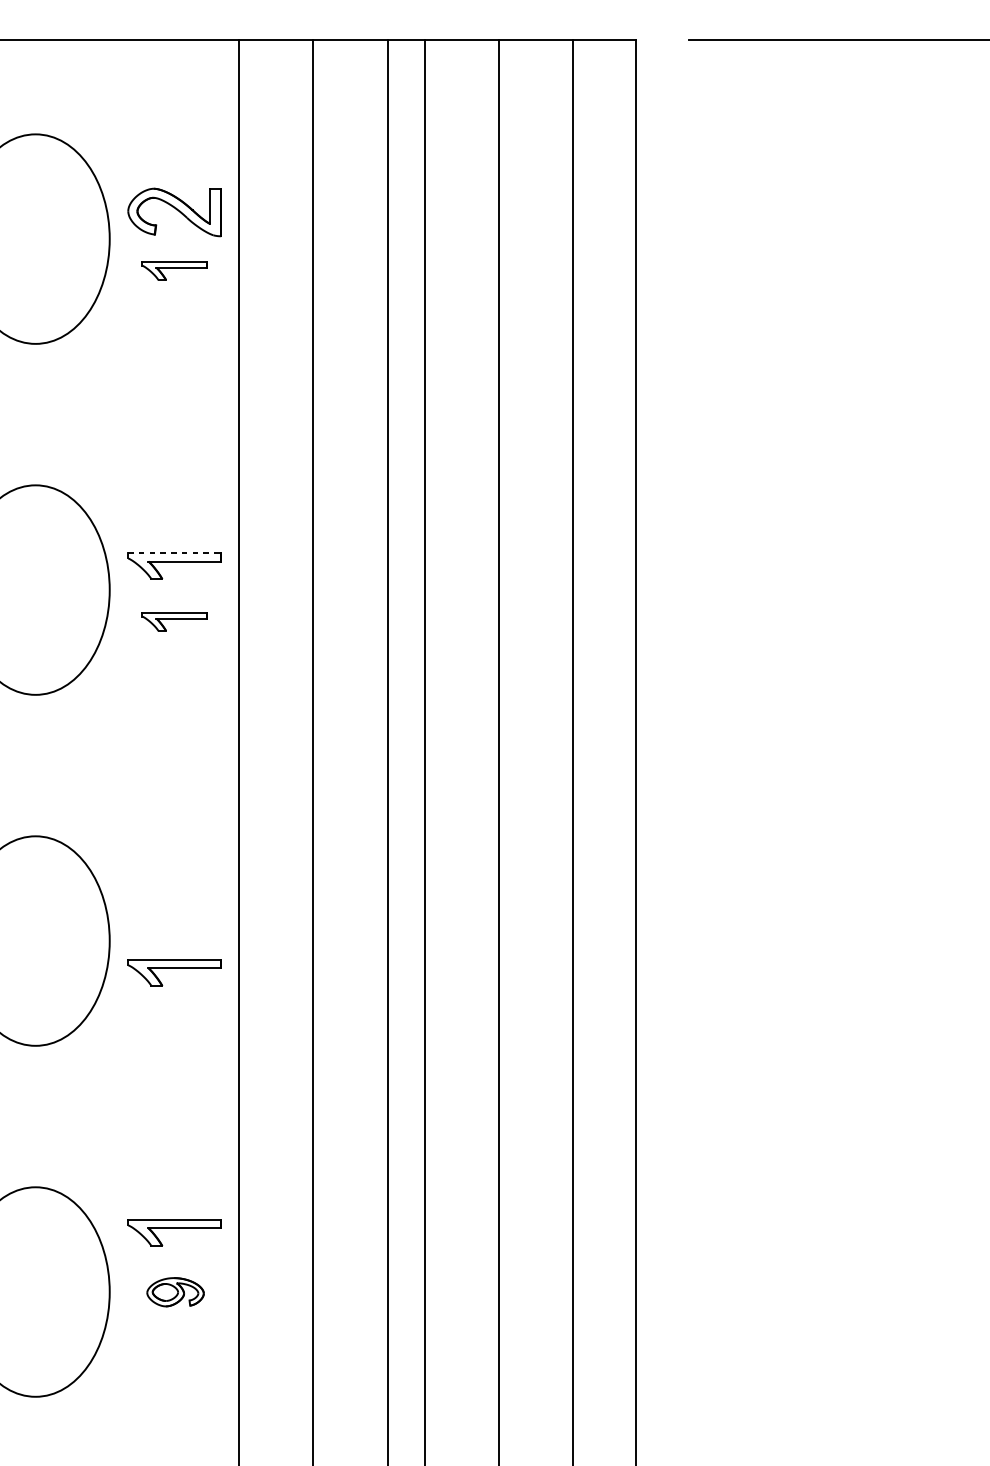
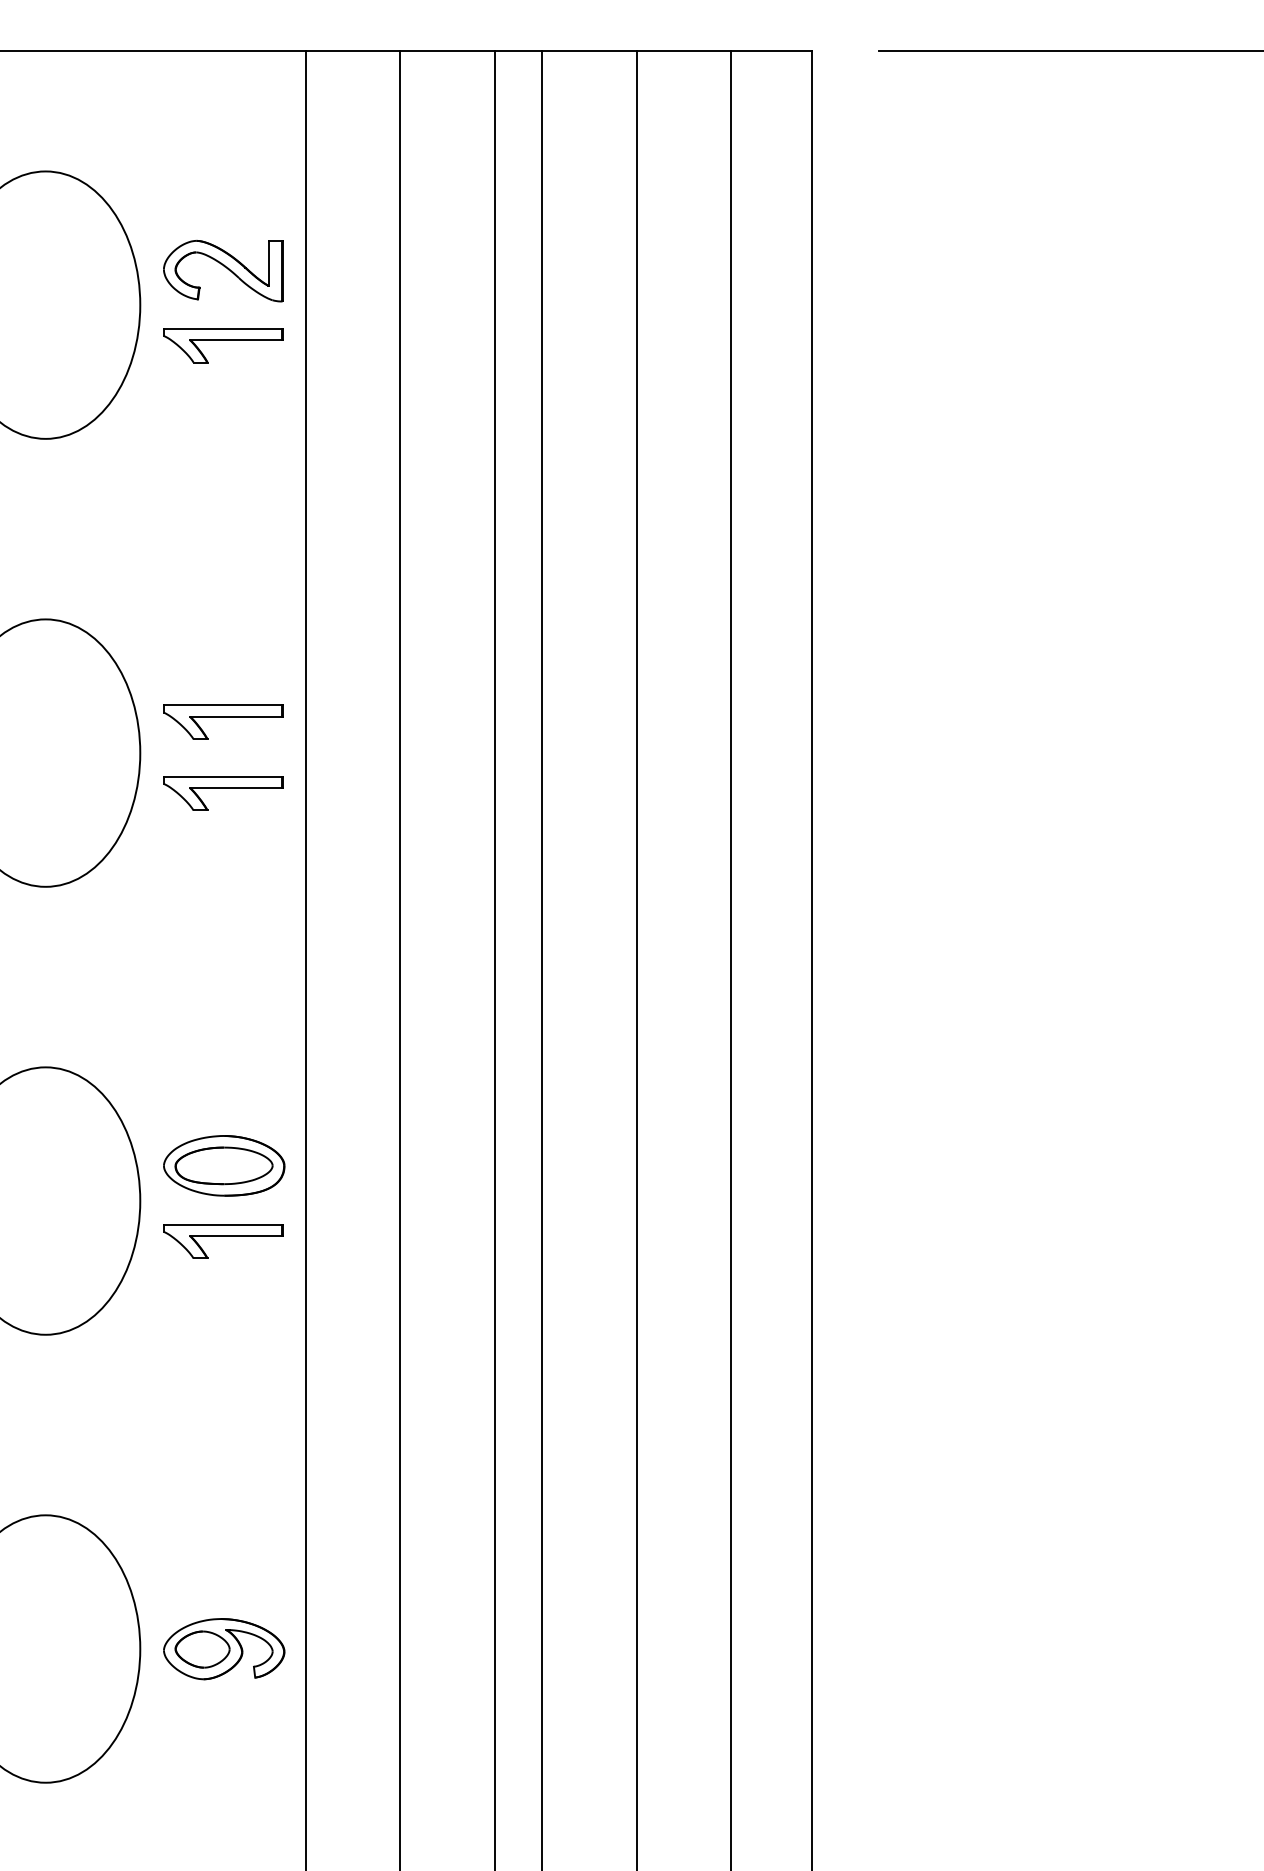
part: (174, 270) -> (223, 345), size x1.43
line: (174, 552) -> (223, 705), dashed -> solid
part: (174, 621) -> (223, 793), size x1.43
part: (175, 913) -> (224, 1165), added
part: (174, 1232) -> (223, 1573), removed
part: (175, 1292) -> (224, 1649), size x1.67

